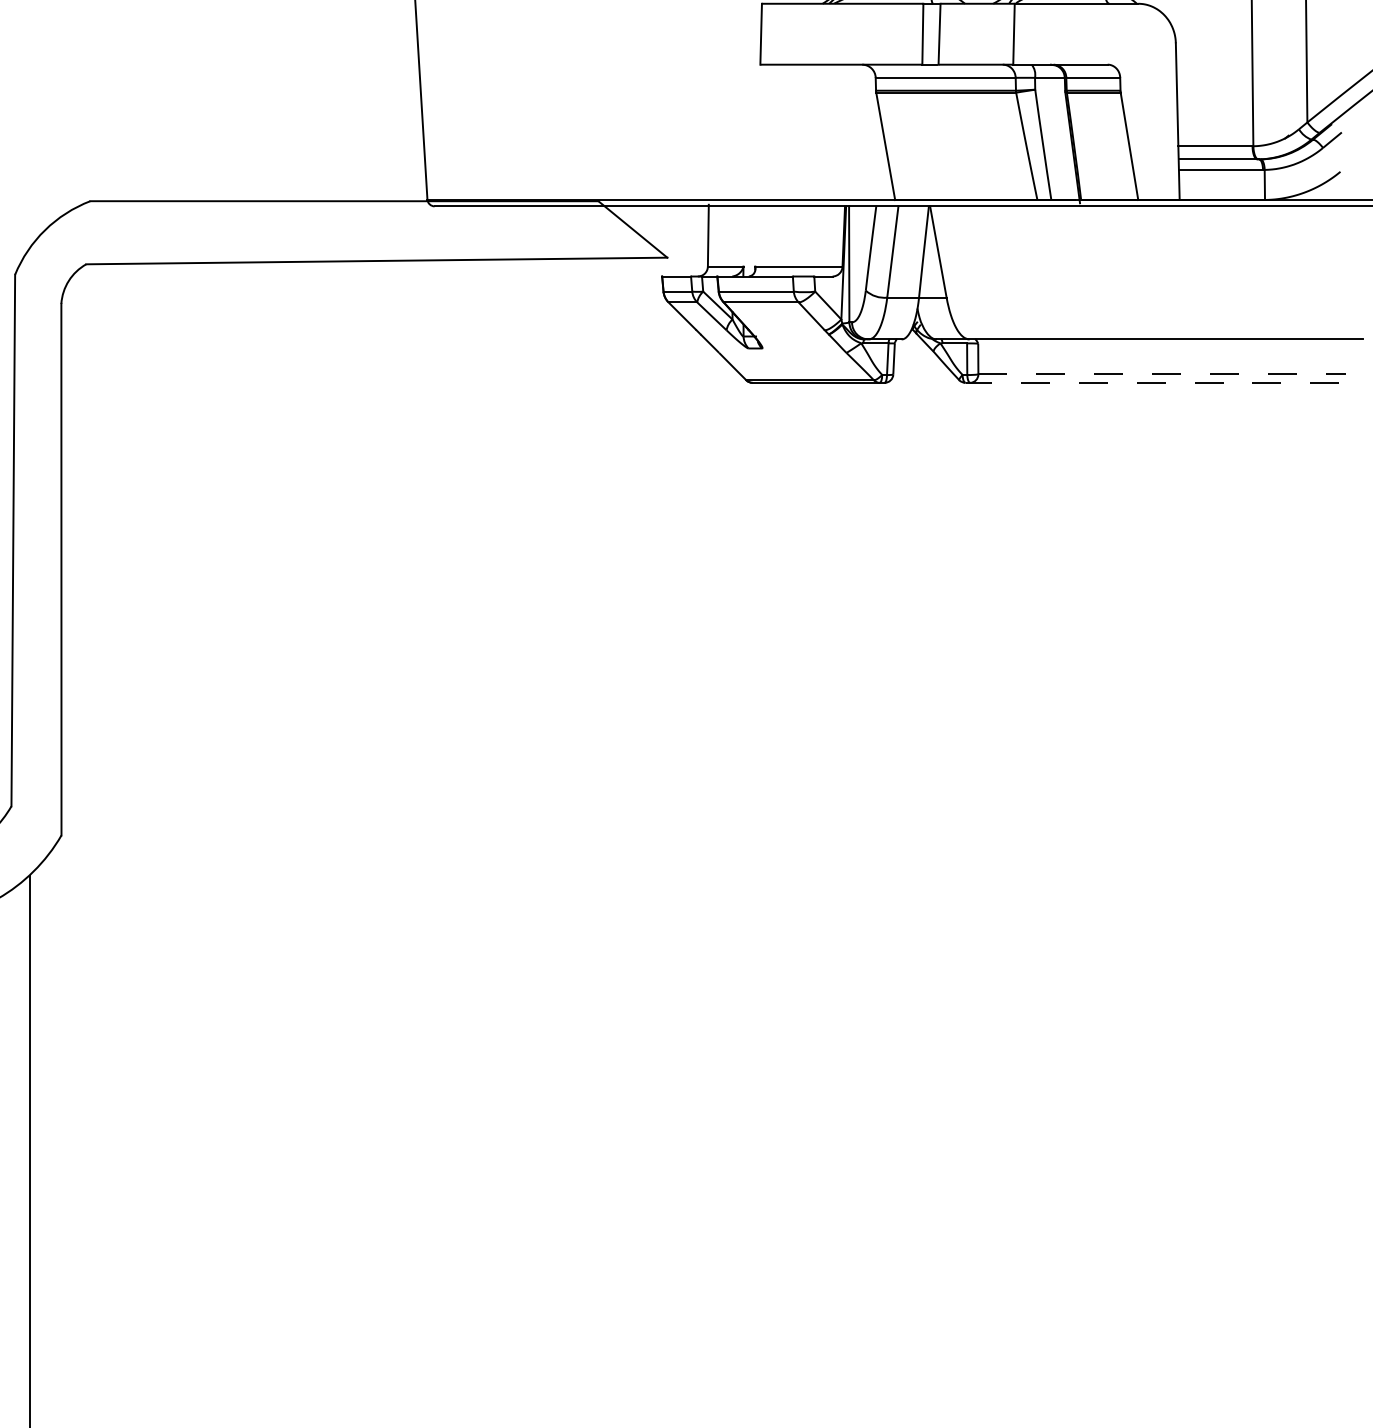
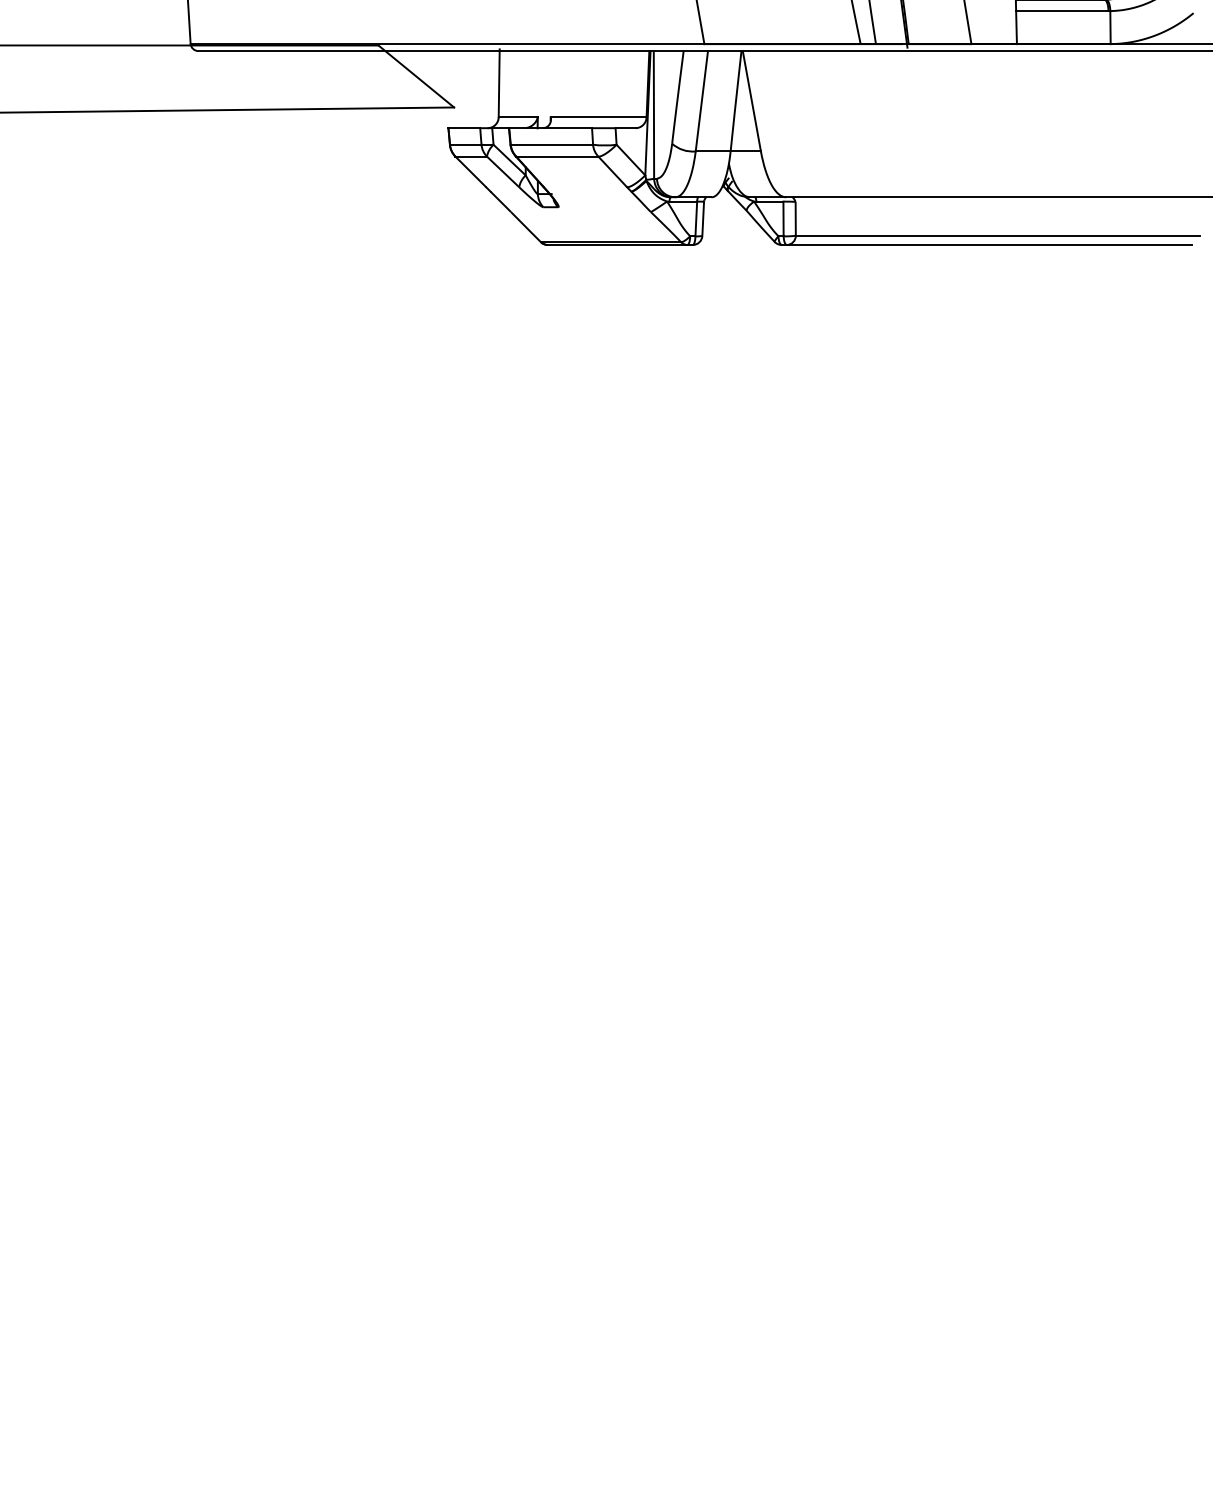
line: (1162, 374) -> (998, 235), dashed -> solid
line: (1152, 382) -> (987, 244), dashed -> solid

